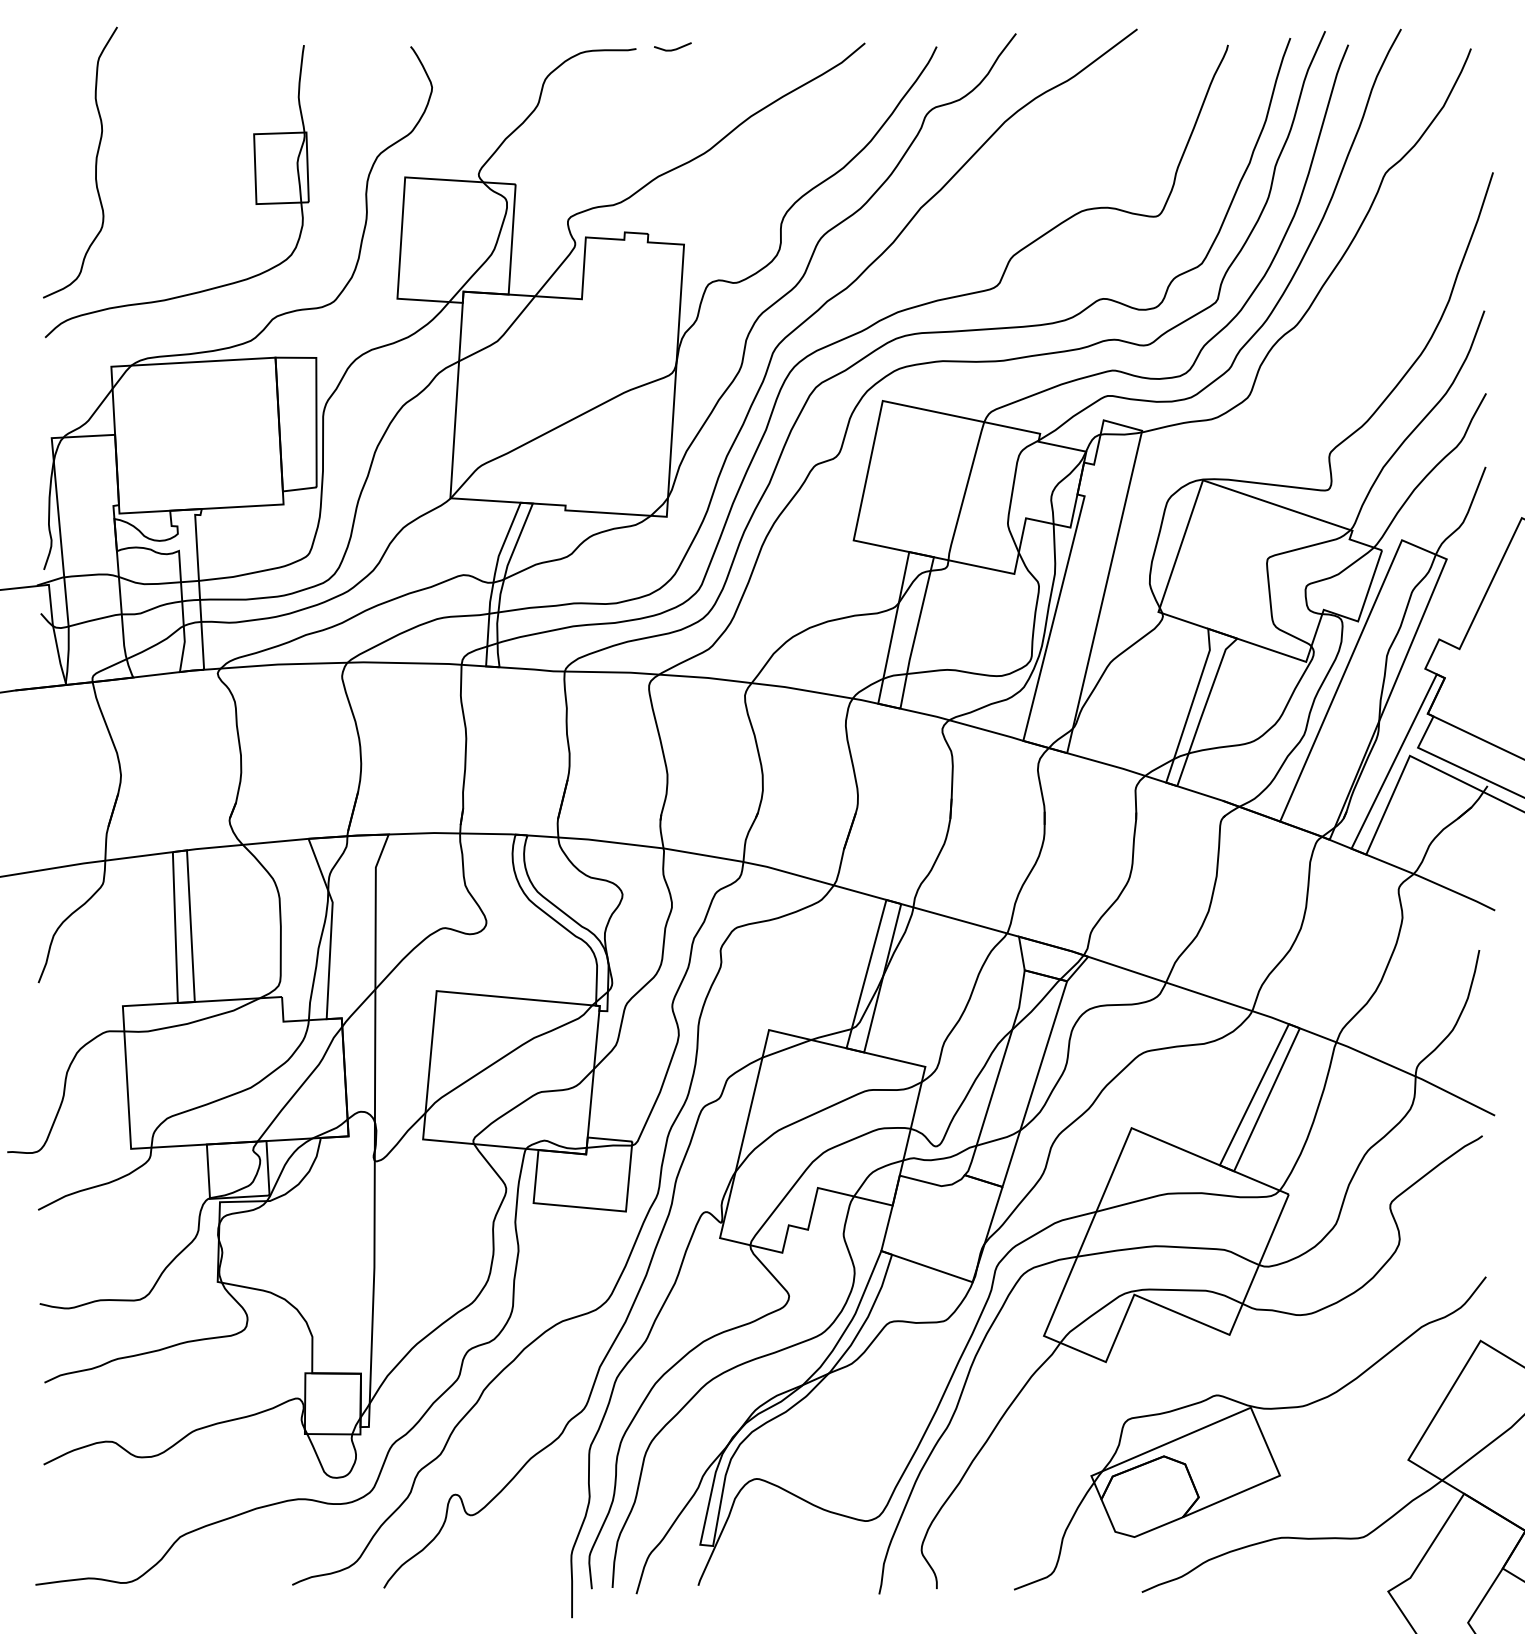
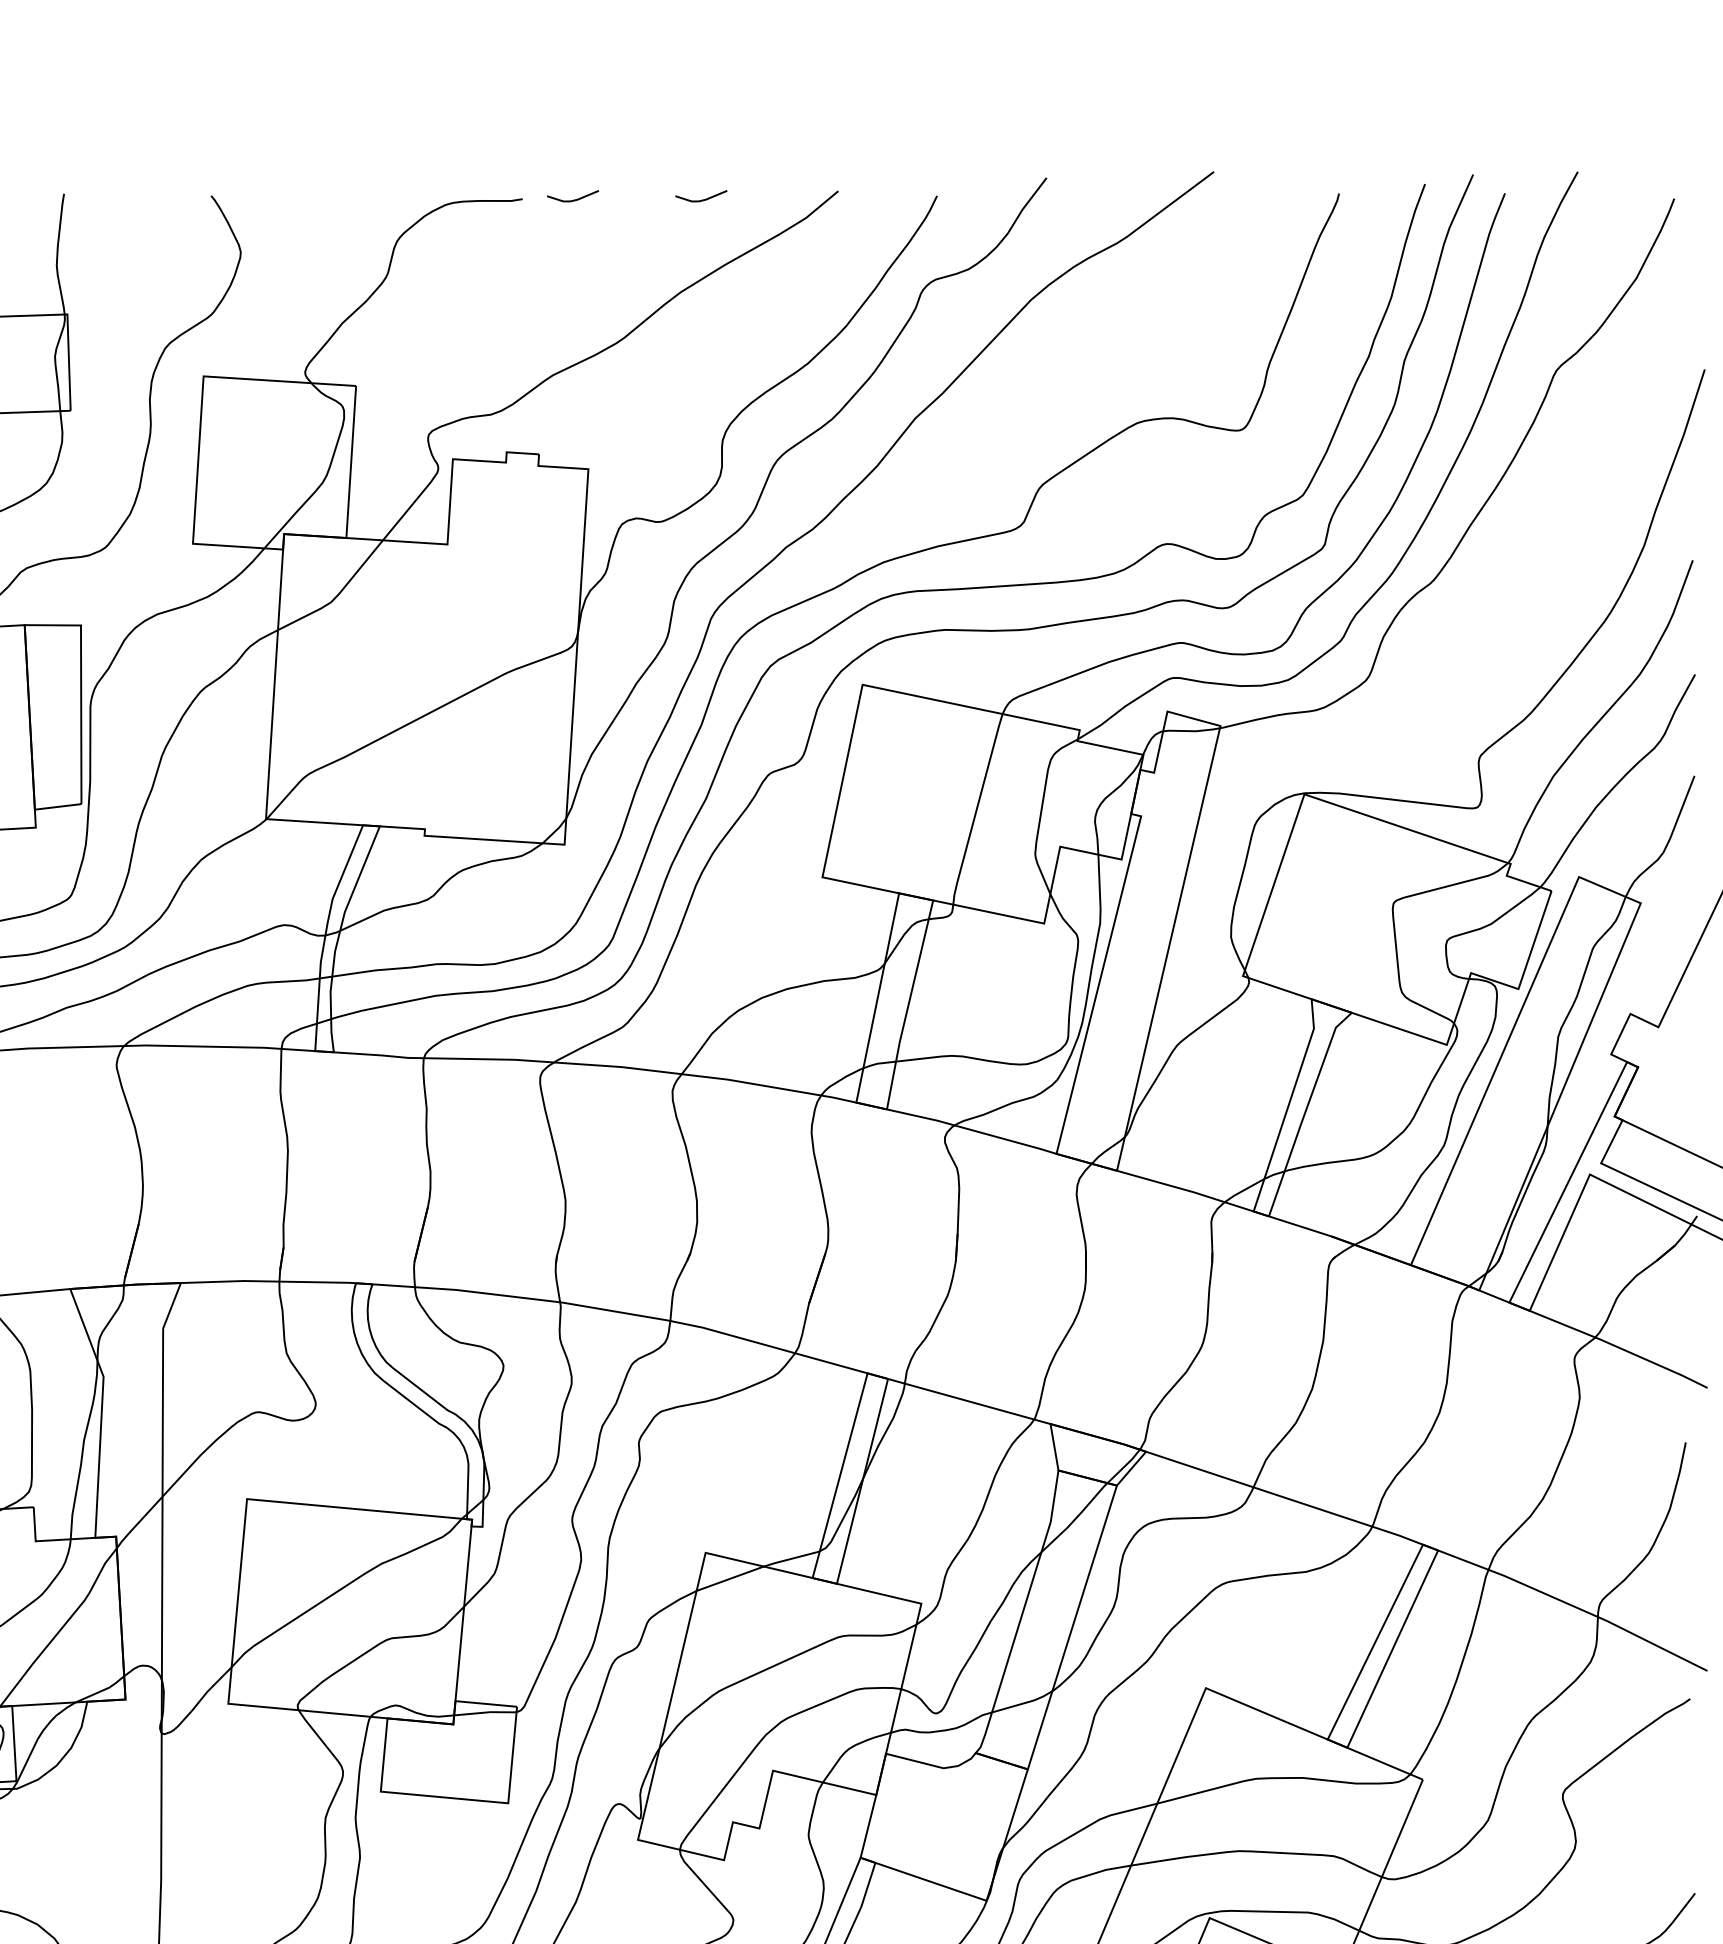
line: (767, 48) -> (703, 198), added

